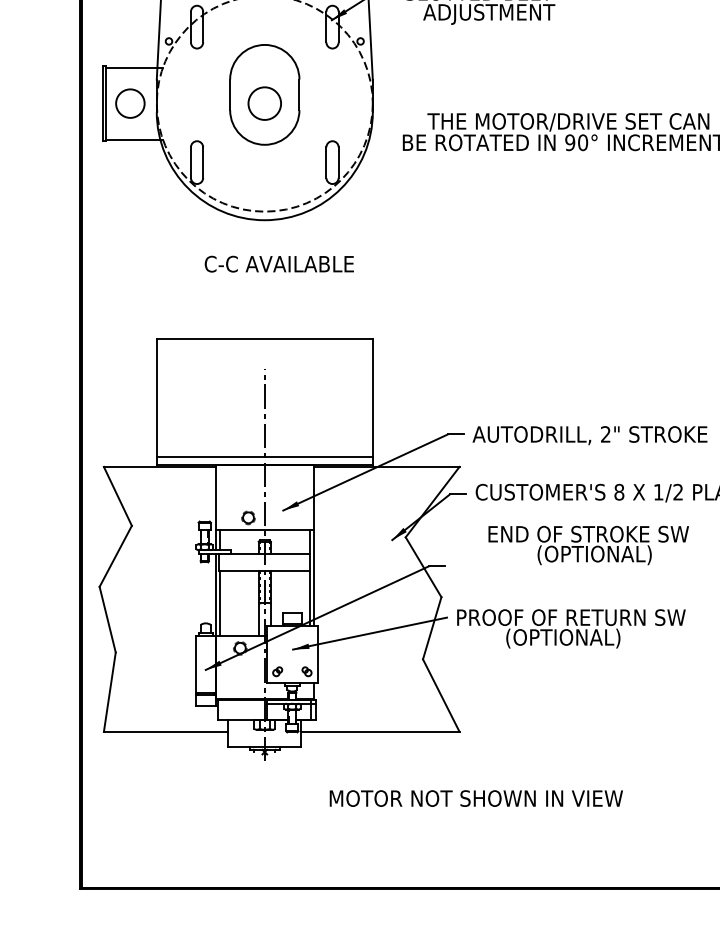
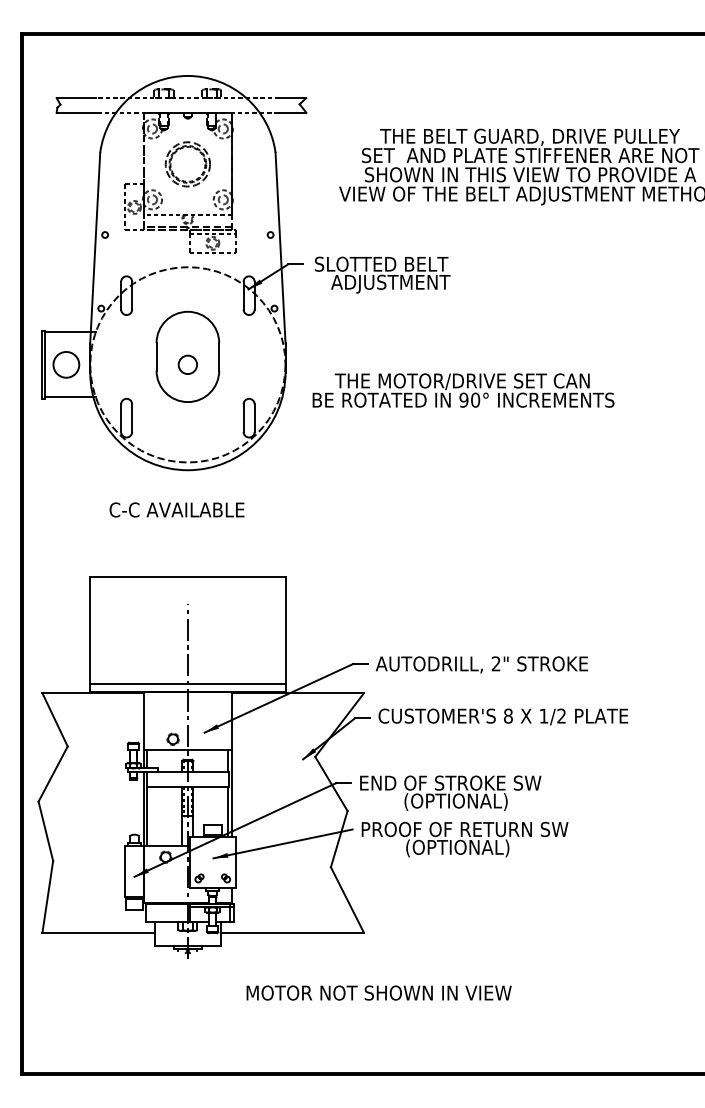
circle: (264, 103) -> (187, 364), size x0.62
text: (278, 263) -> (176, 509), moved
text: (588, 544) -> (450, 792), moved

